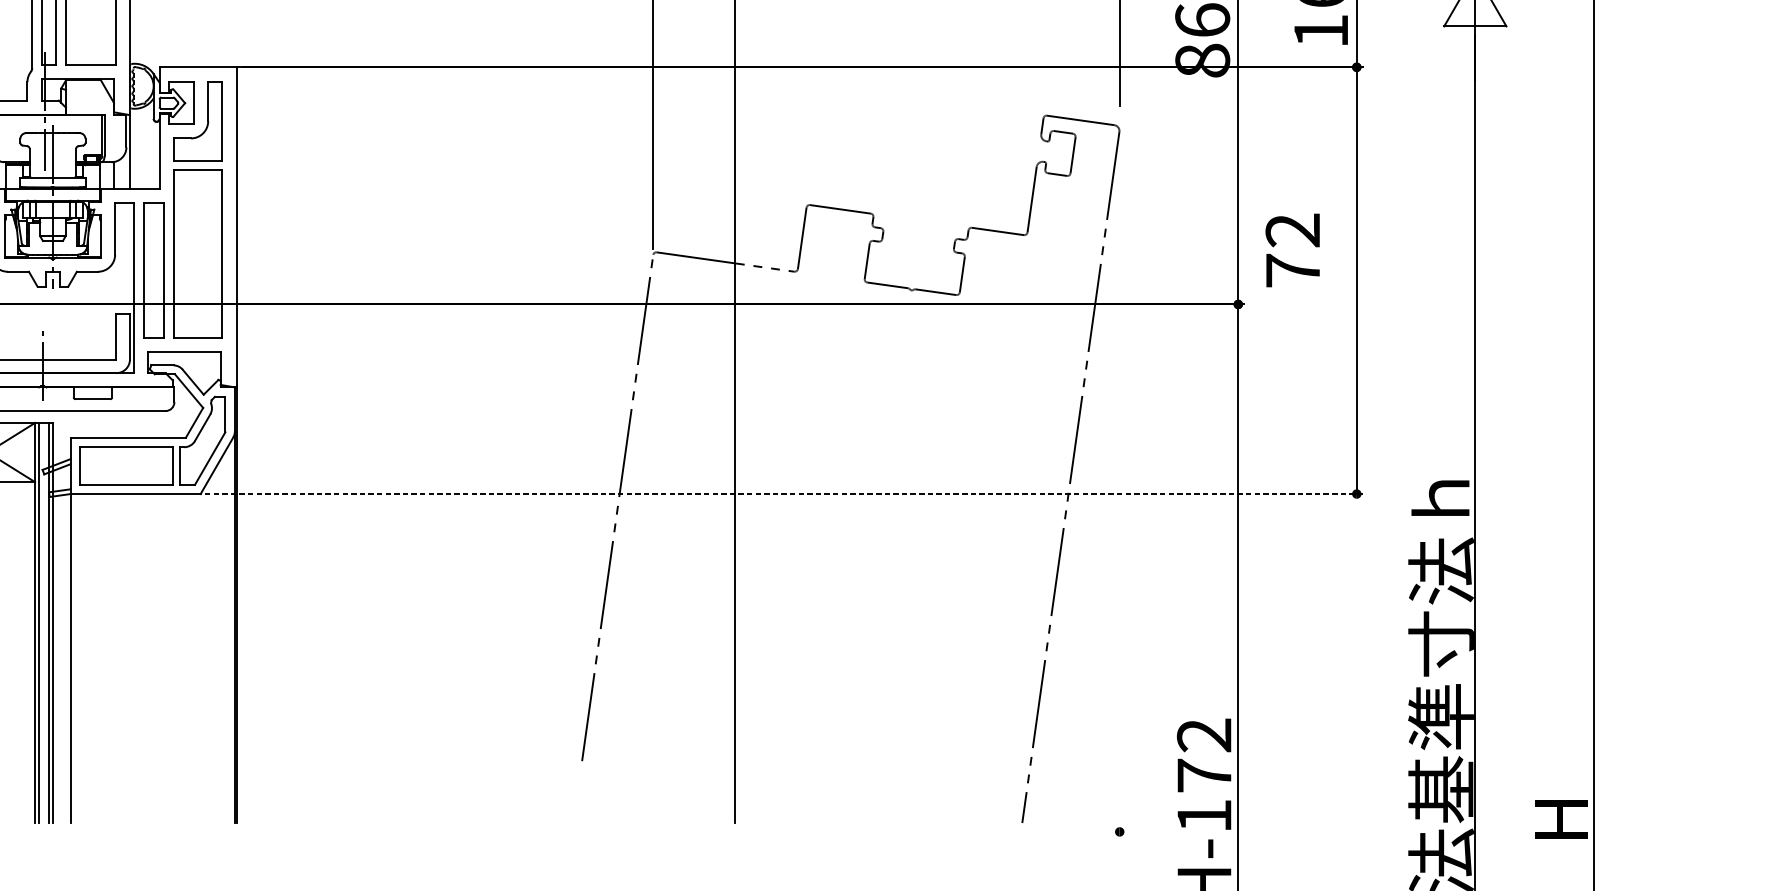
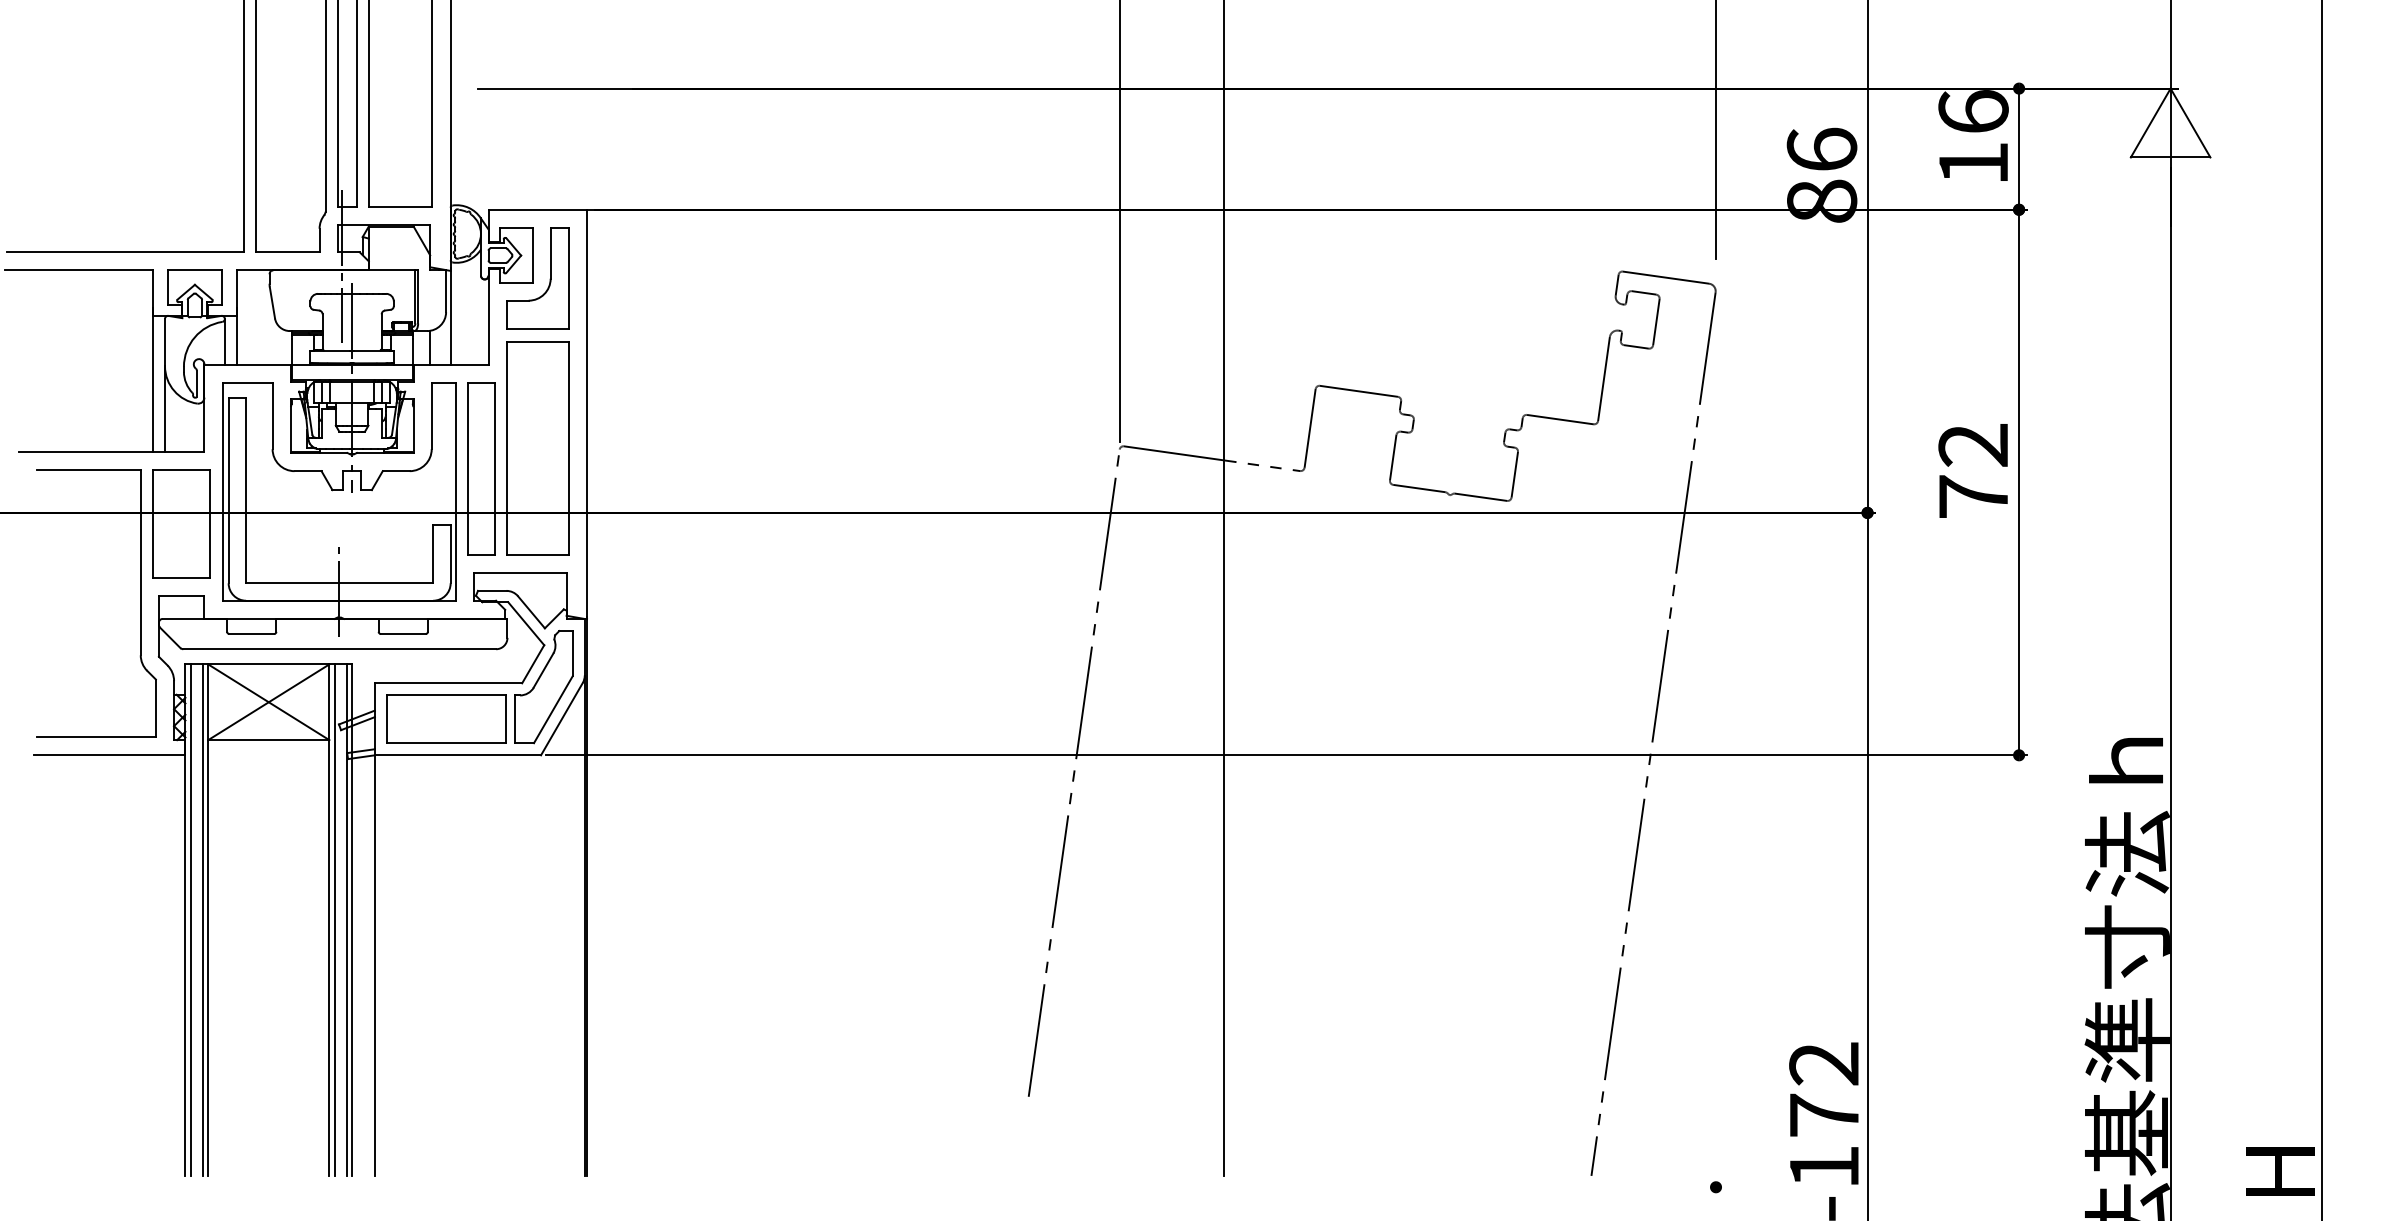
text: (1292, 250) -> (1972, 470), moved
line: (784, 494) -> (1287, 755), dashed -> solid

